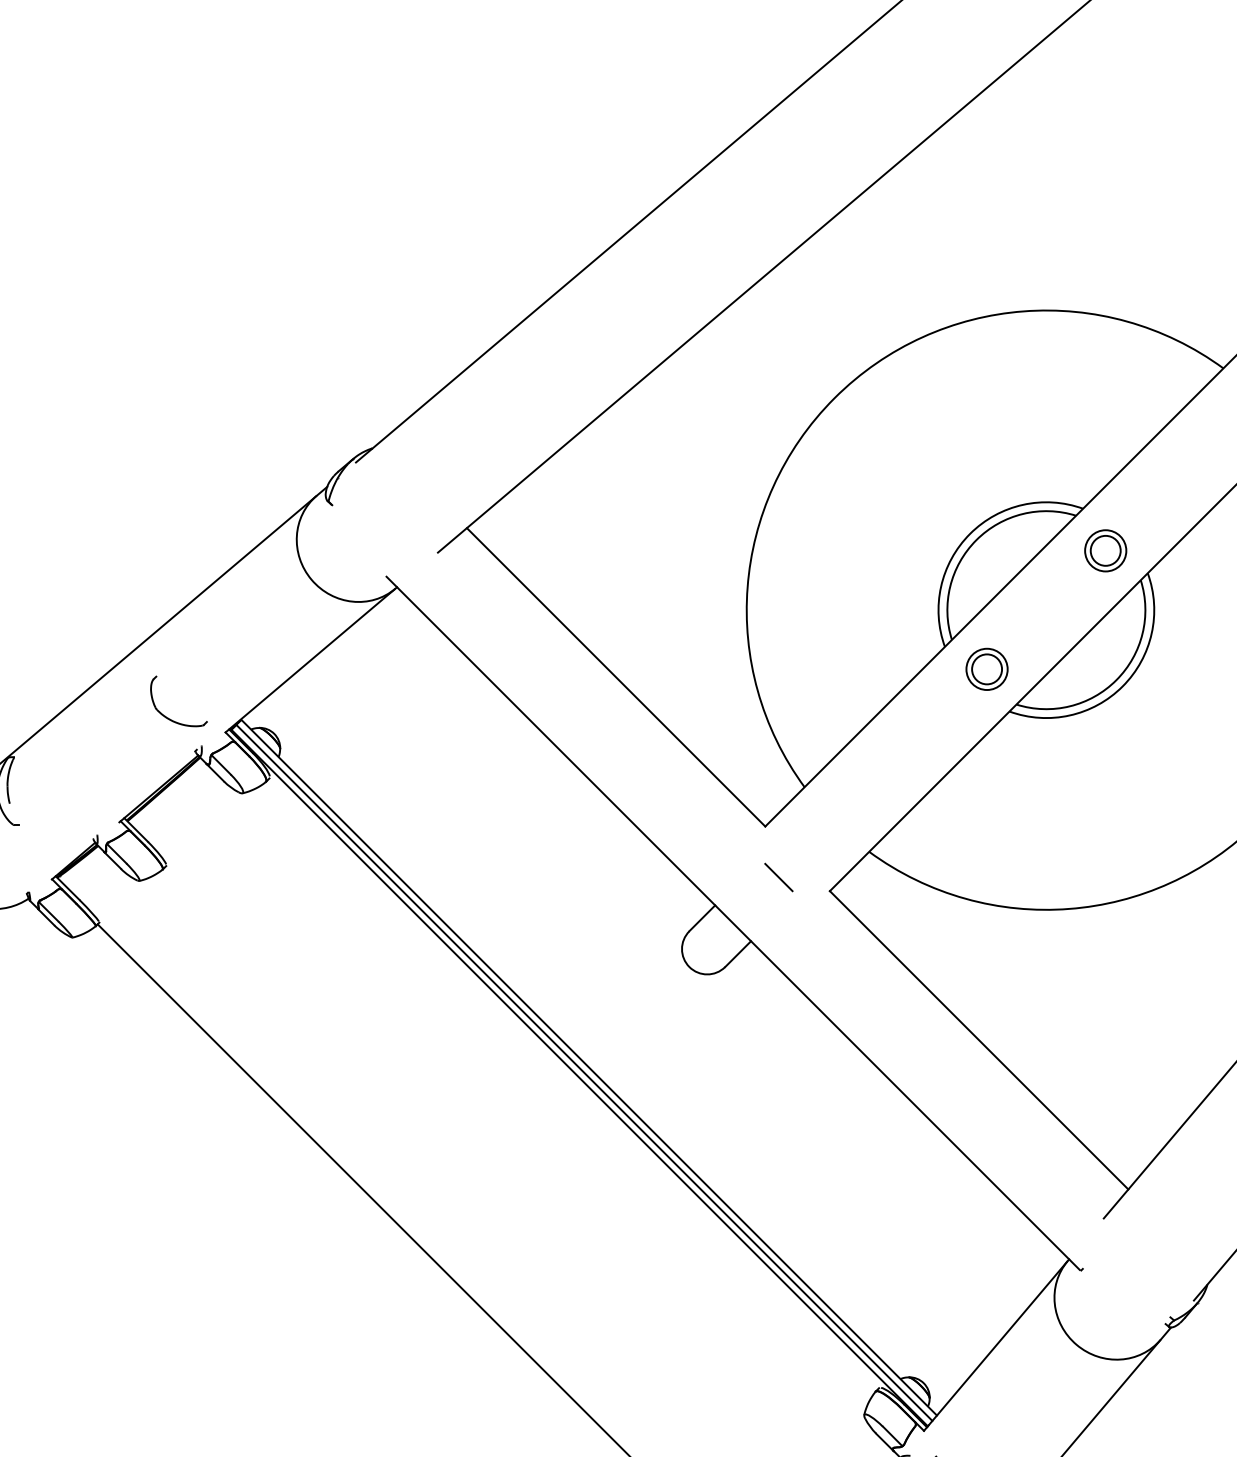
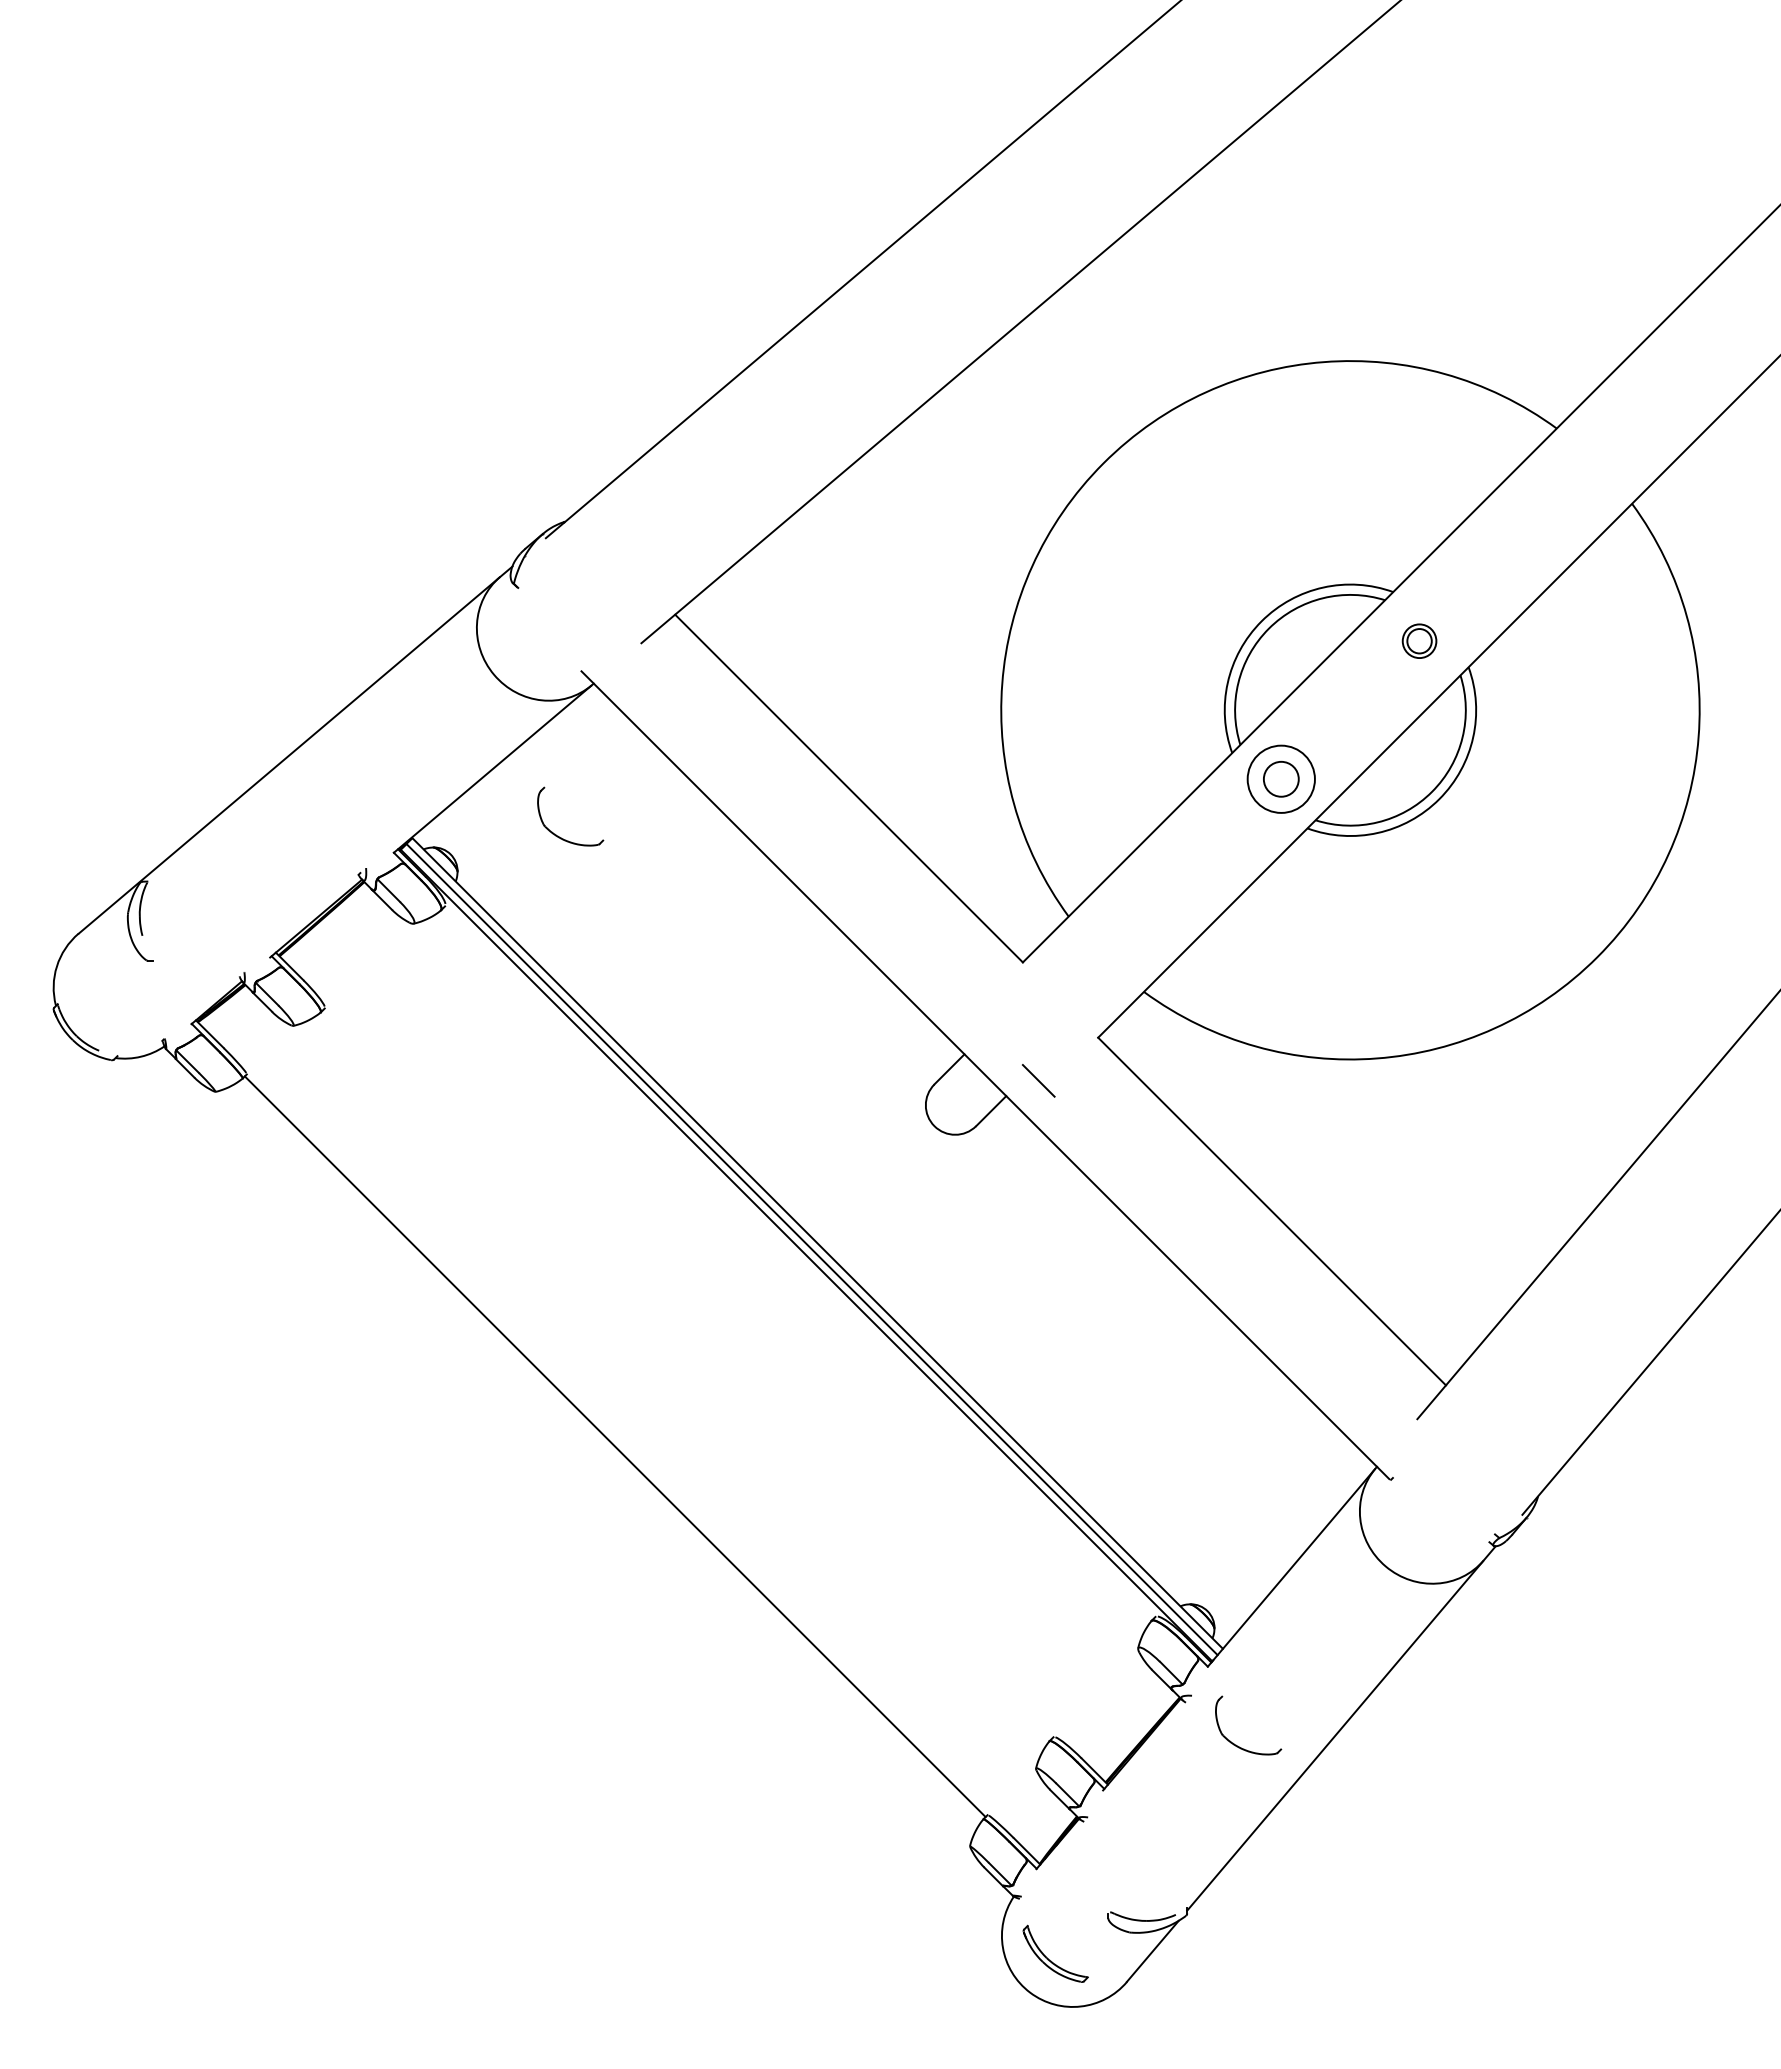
part: (1105, 551) -> (1419, 641), size x0.7
circle: (987, 669) -> (1281, 779), size x1.4
part: (168, 717) -> (558, 835), moved
line: (778, 877) -> (1038, 1080), moved

